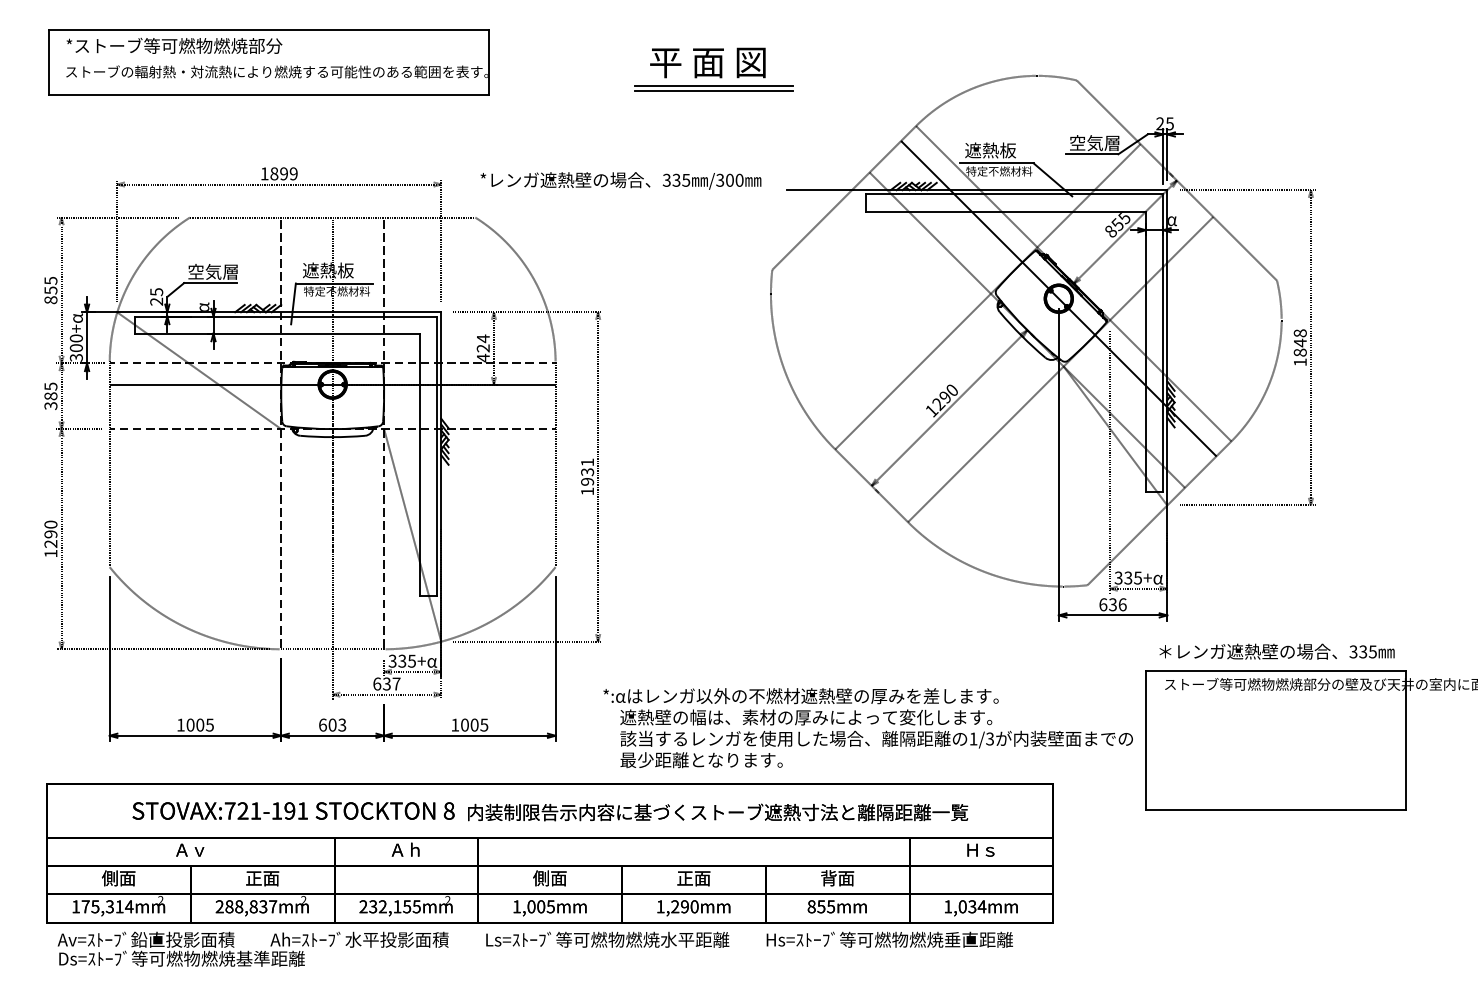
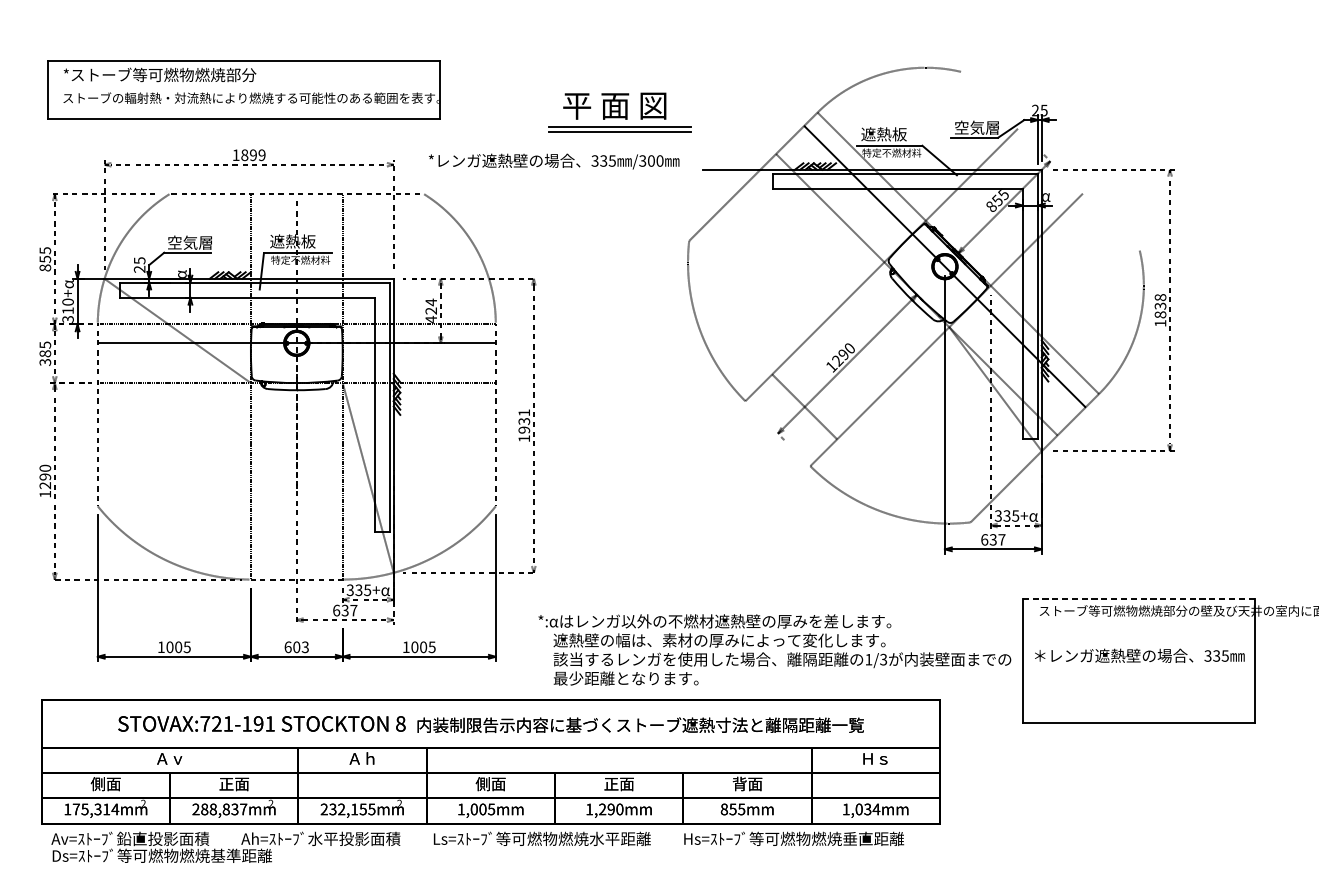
part: (268, 62) -> (243, 89), moved
part: (713, 69) -> (619, 112), moved
line: (1176, 180) -> (1050, 161), removed
text: (1299, 342) -> (1159, 305), 1848 -> 1838
text: (75, 348) -> (67, 311), 300+ -> 310+
line: (871, 485) -> (804, 406), moved
text: (1122, 604) -> (1001, 539), 636 -> 637
text: (1276, 651) -> (1139, 655), moved
line: (1276, 671) -> (1139, 599), solid -> dashed

